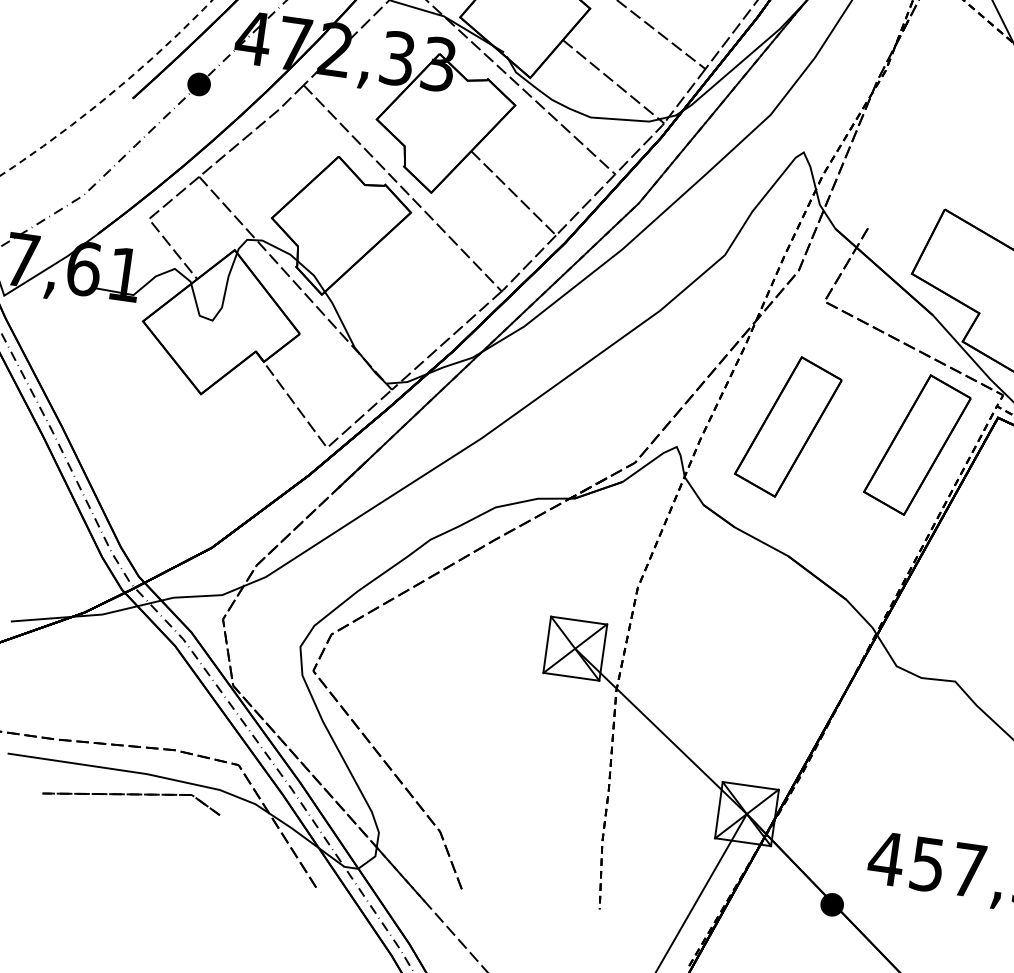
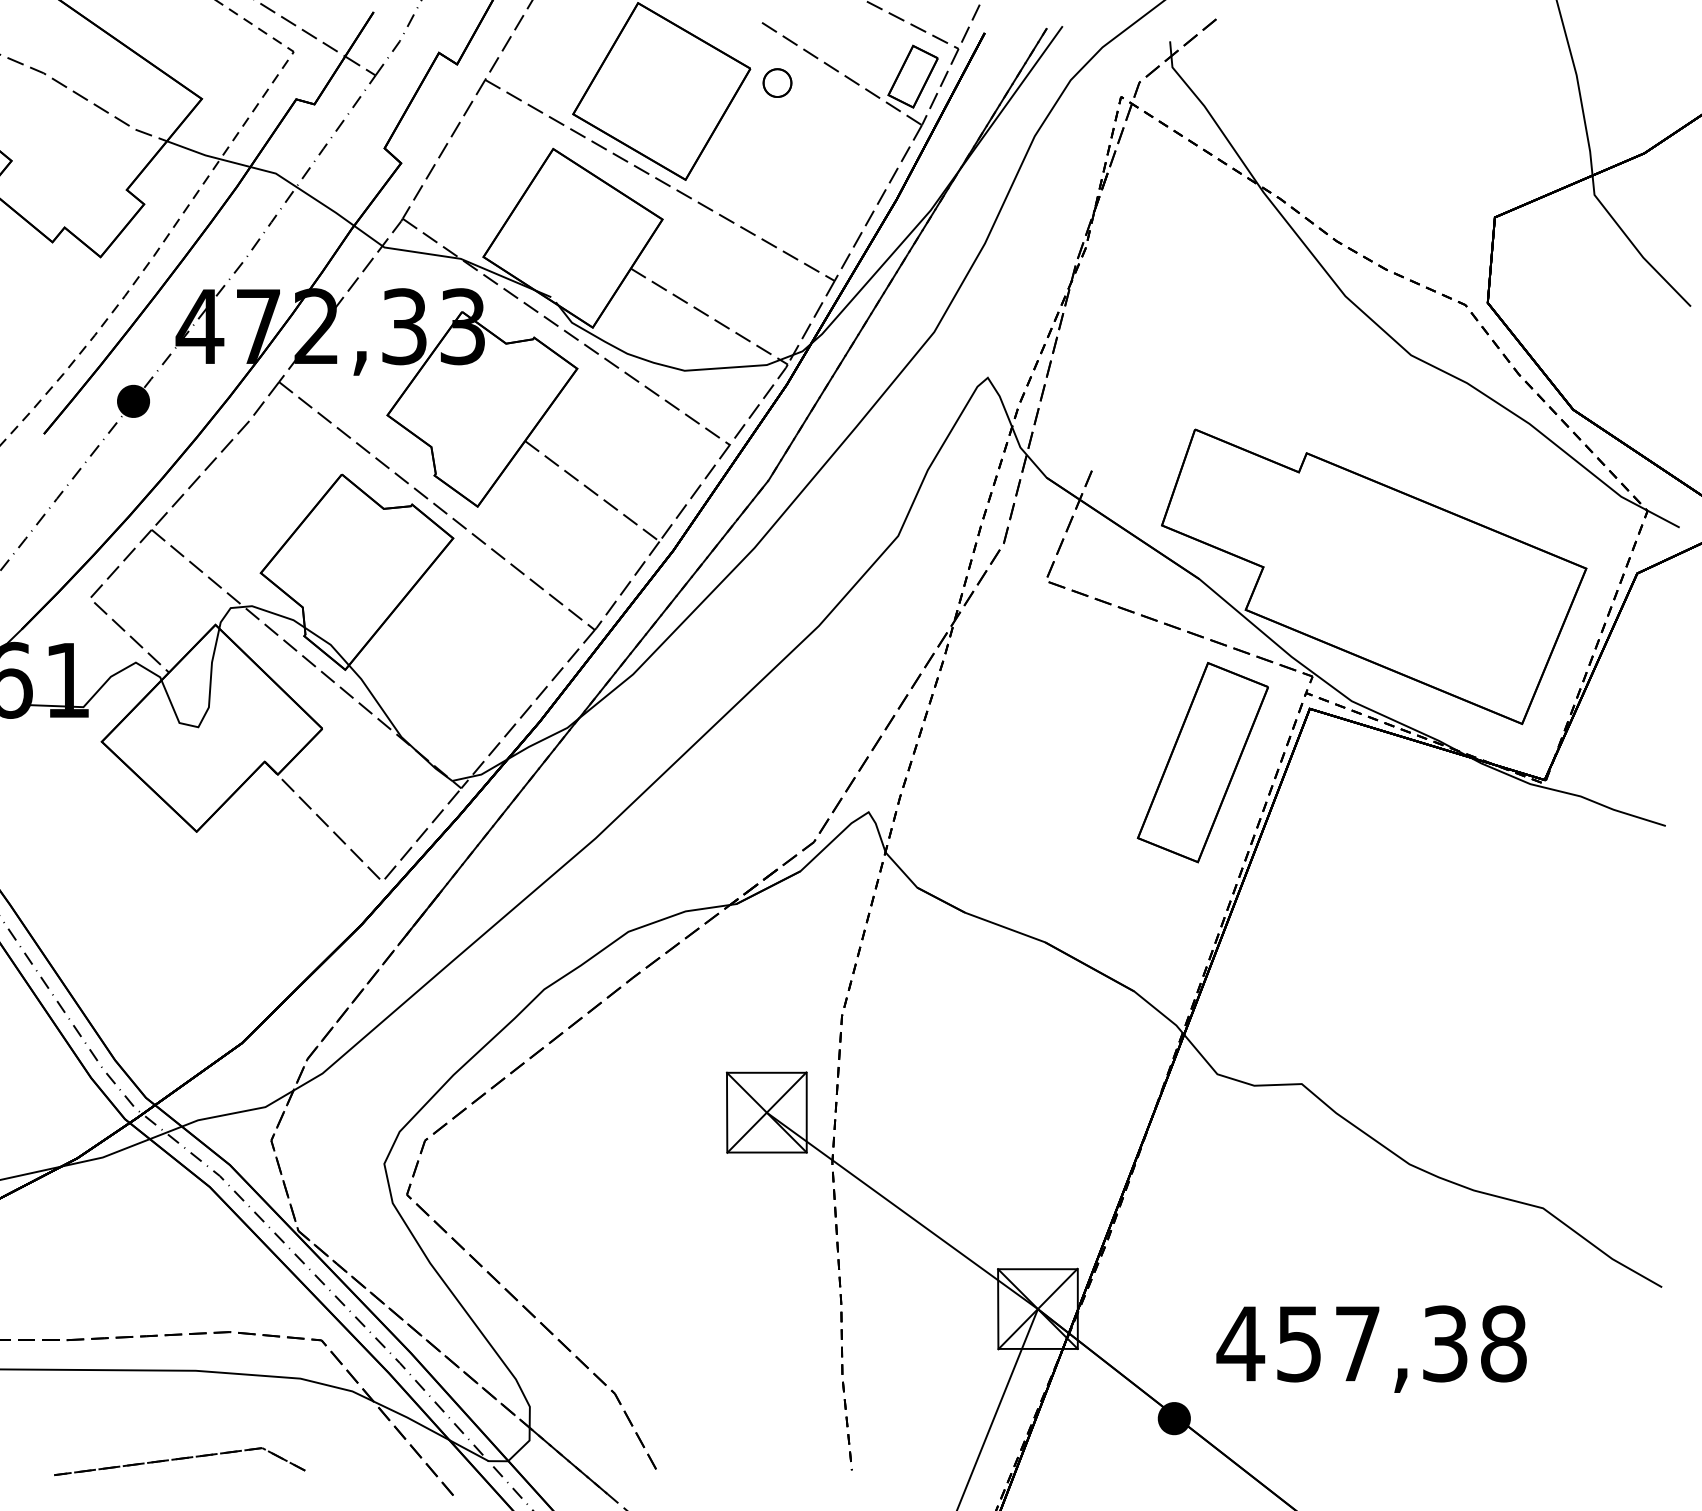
part: (788, 426) -> (1019, 762), removed
part: (132, 796) -> (179, 1461), moved

